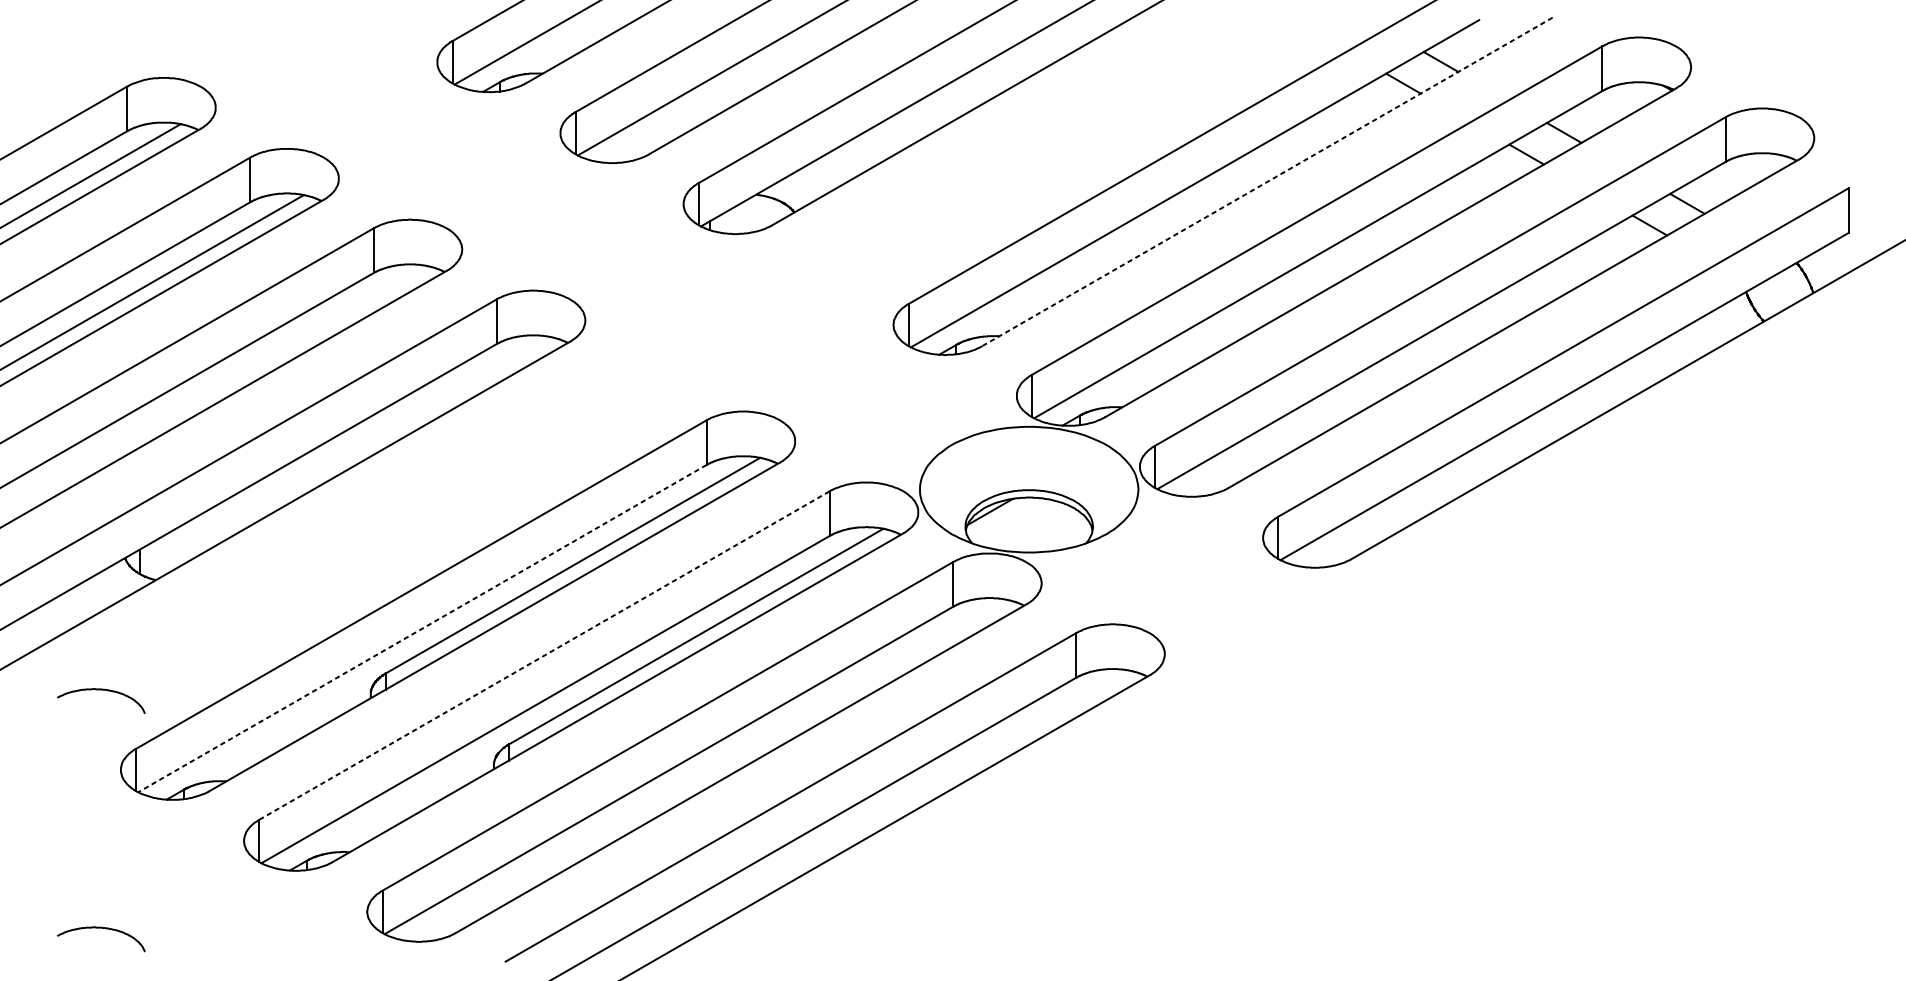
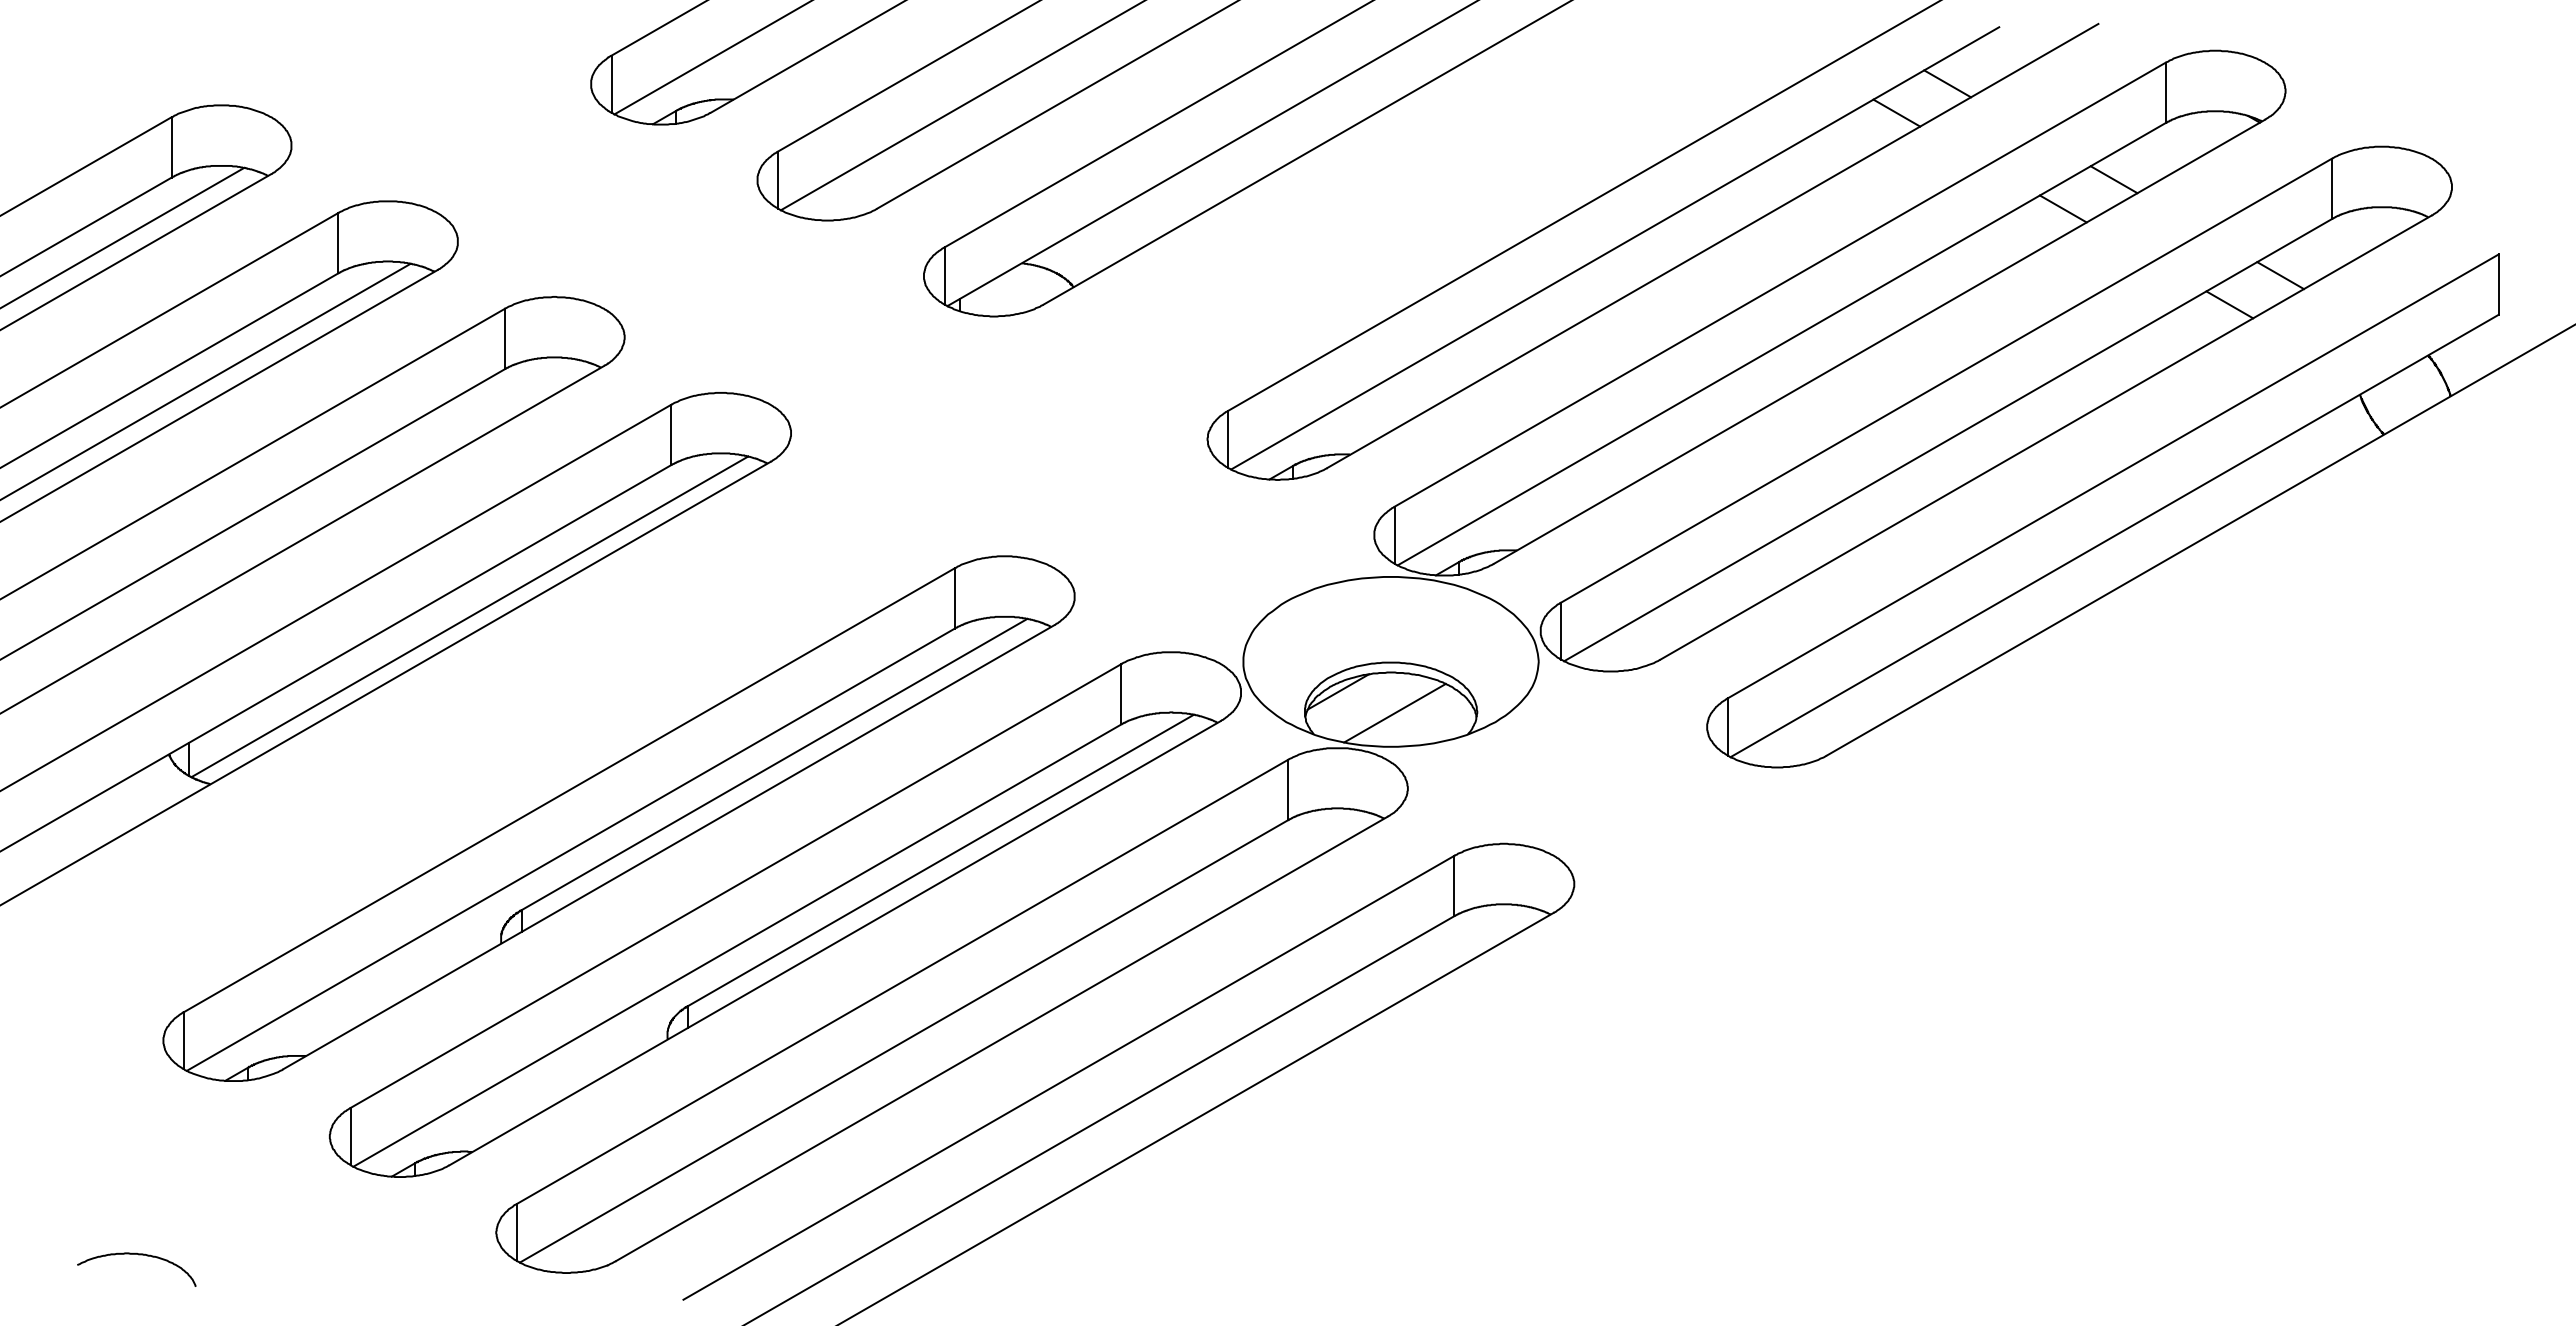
line: (1267, 181) -> (1712, 245), dashed -> solid
line: (347, 456) -> (469, 616), added
line: (1031, 527) -> (1394, 712), added
line: (422, 628) -> (570, 849), dashed -> solid
line: (544, 655) -> (735, 886), dashed -> solid
curve: (102, 690) -> (138, 933), removed

